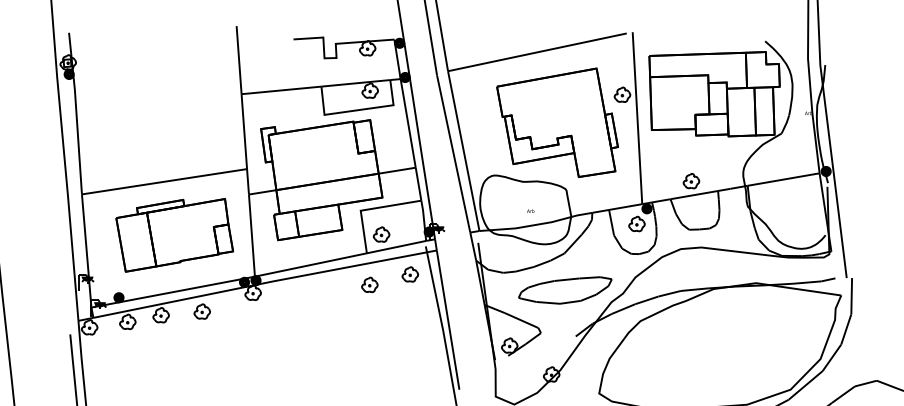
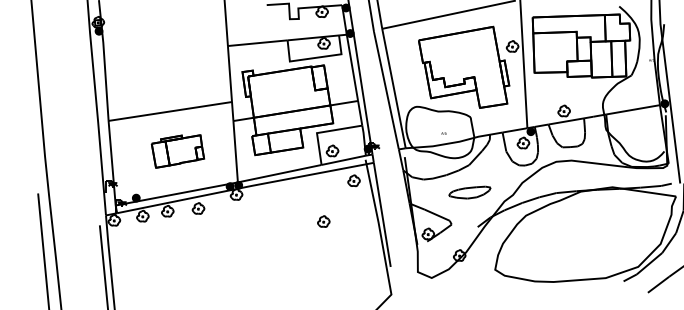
part: (174, 235) -> (177, 151), size x0.6
part: (369, 284) -> (323, 221), moved
part: (564, 290) -> (469, 192), size x0.6

